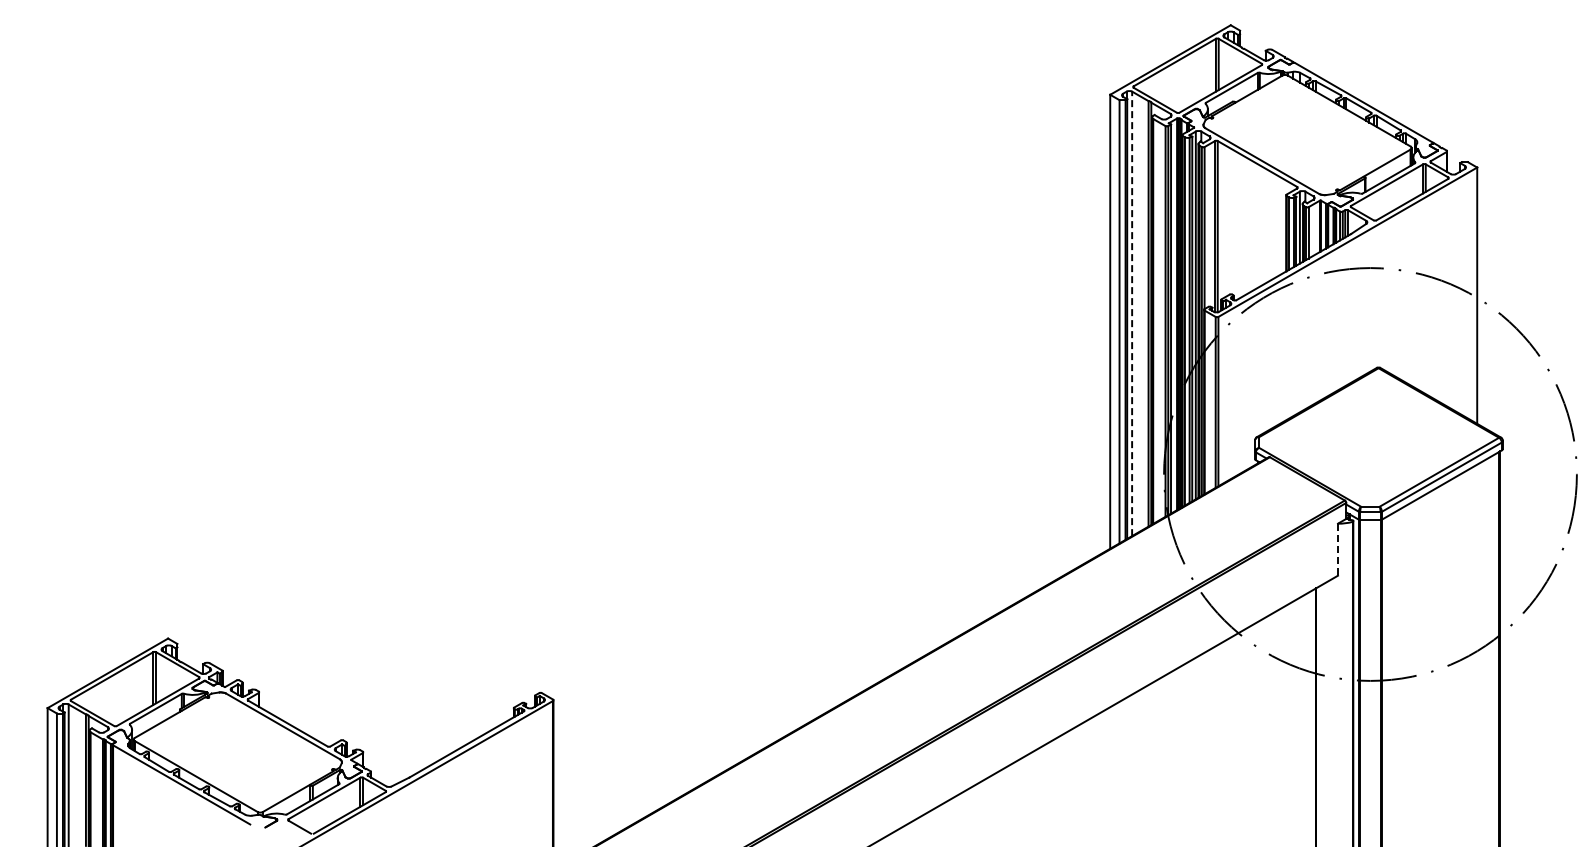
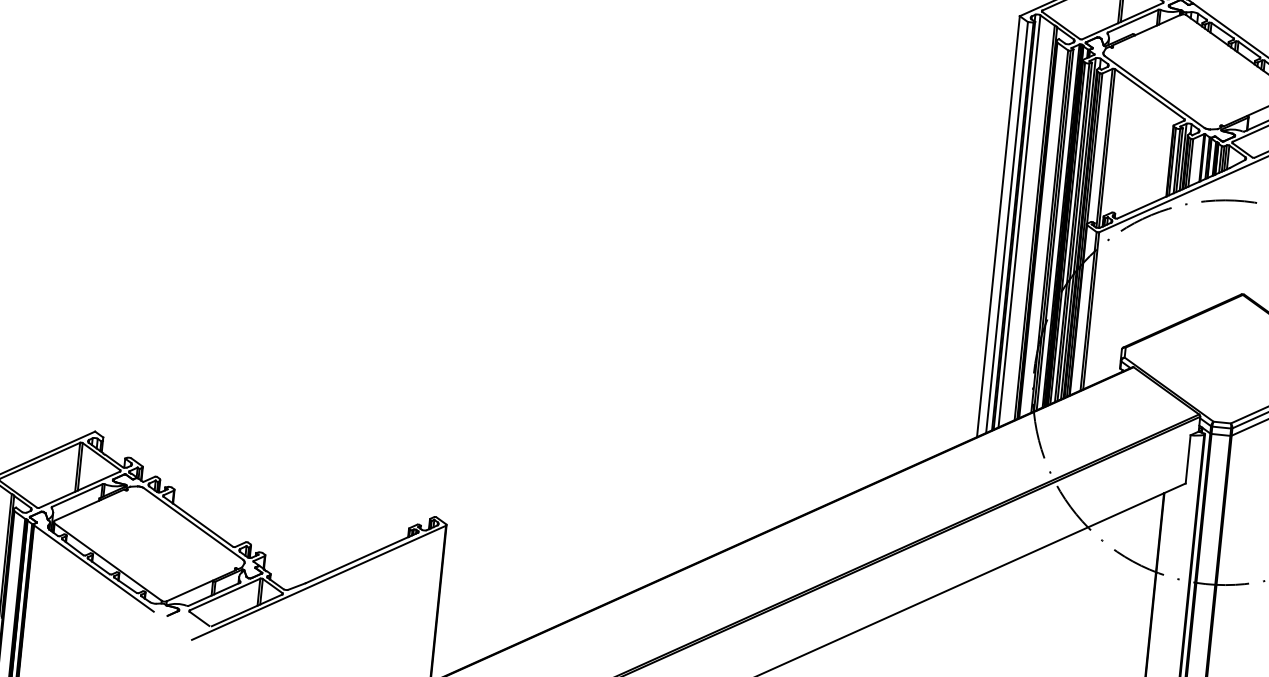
line: (1132, 313) -> (1019, 221), dashed -> solid
line: (1338, 550) -> (1188, 460), dashed -> solid

